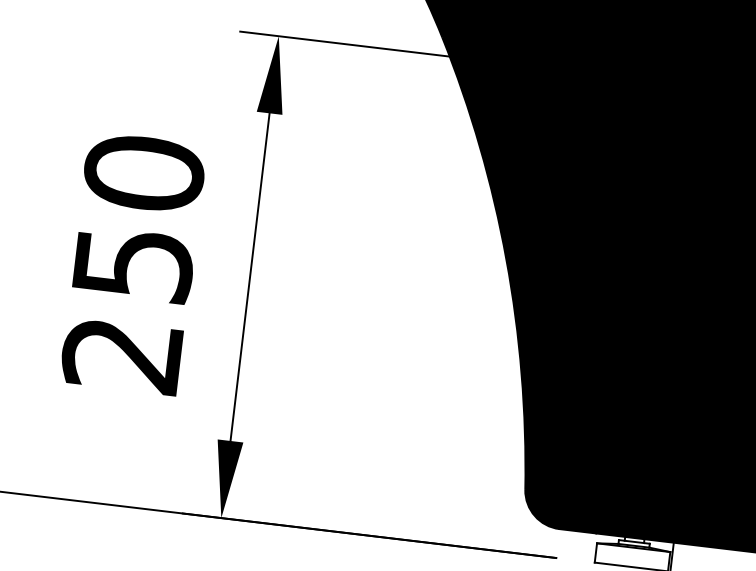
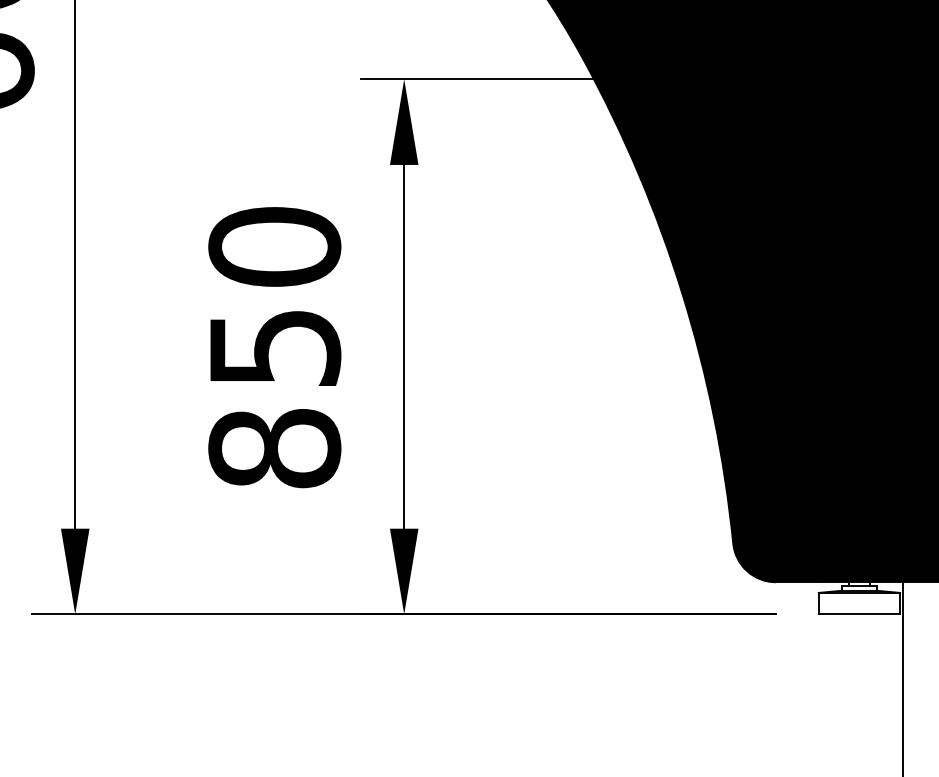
text: (122, 354) -> (274, 448), 250 -> 850

